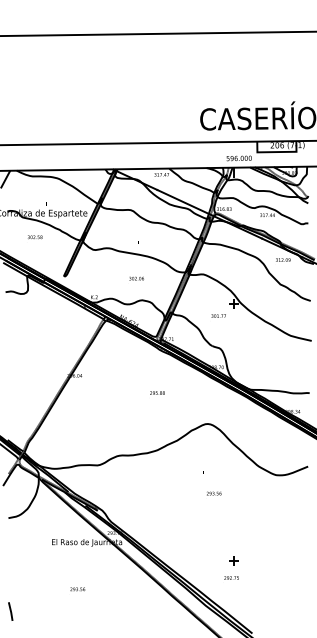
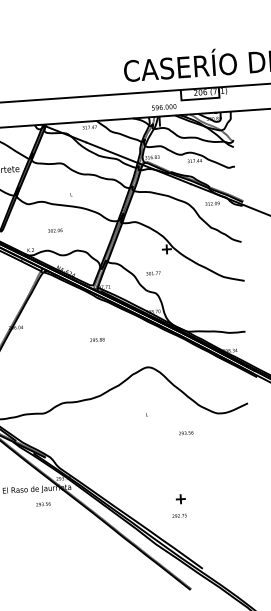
text: (136, 278) -> (55, 230), moved
text: (218, 315) -> (153, 272), moved
text: (214, 493) -> (186, 433), moved
text: (77, 589) -> (43, 504), moved

